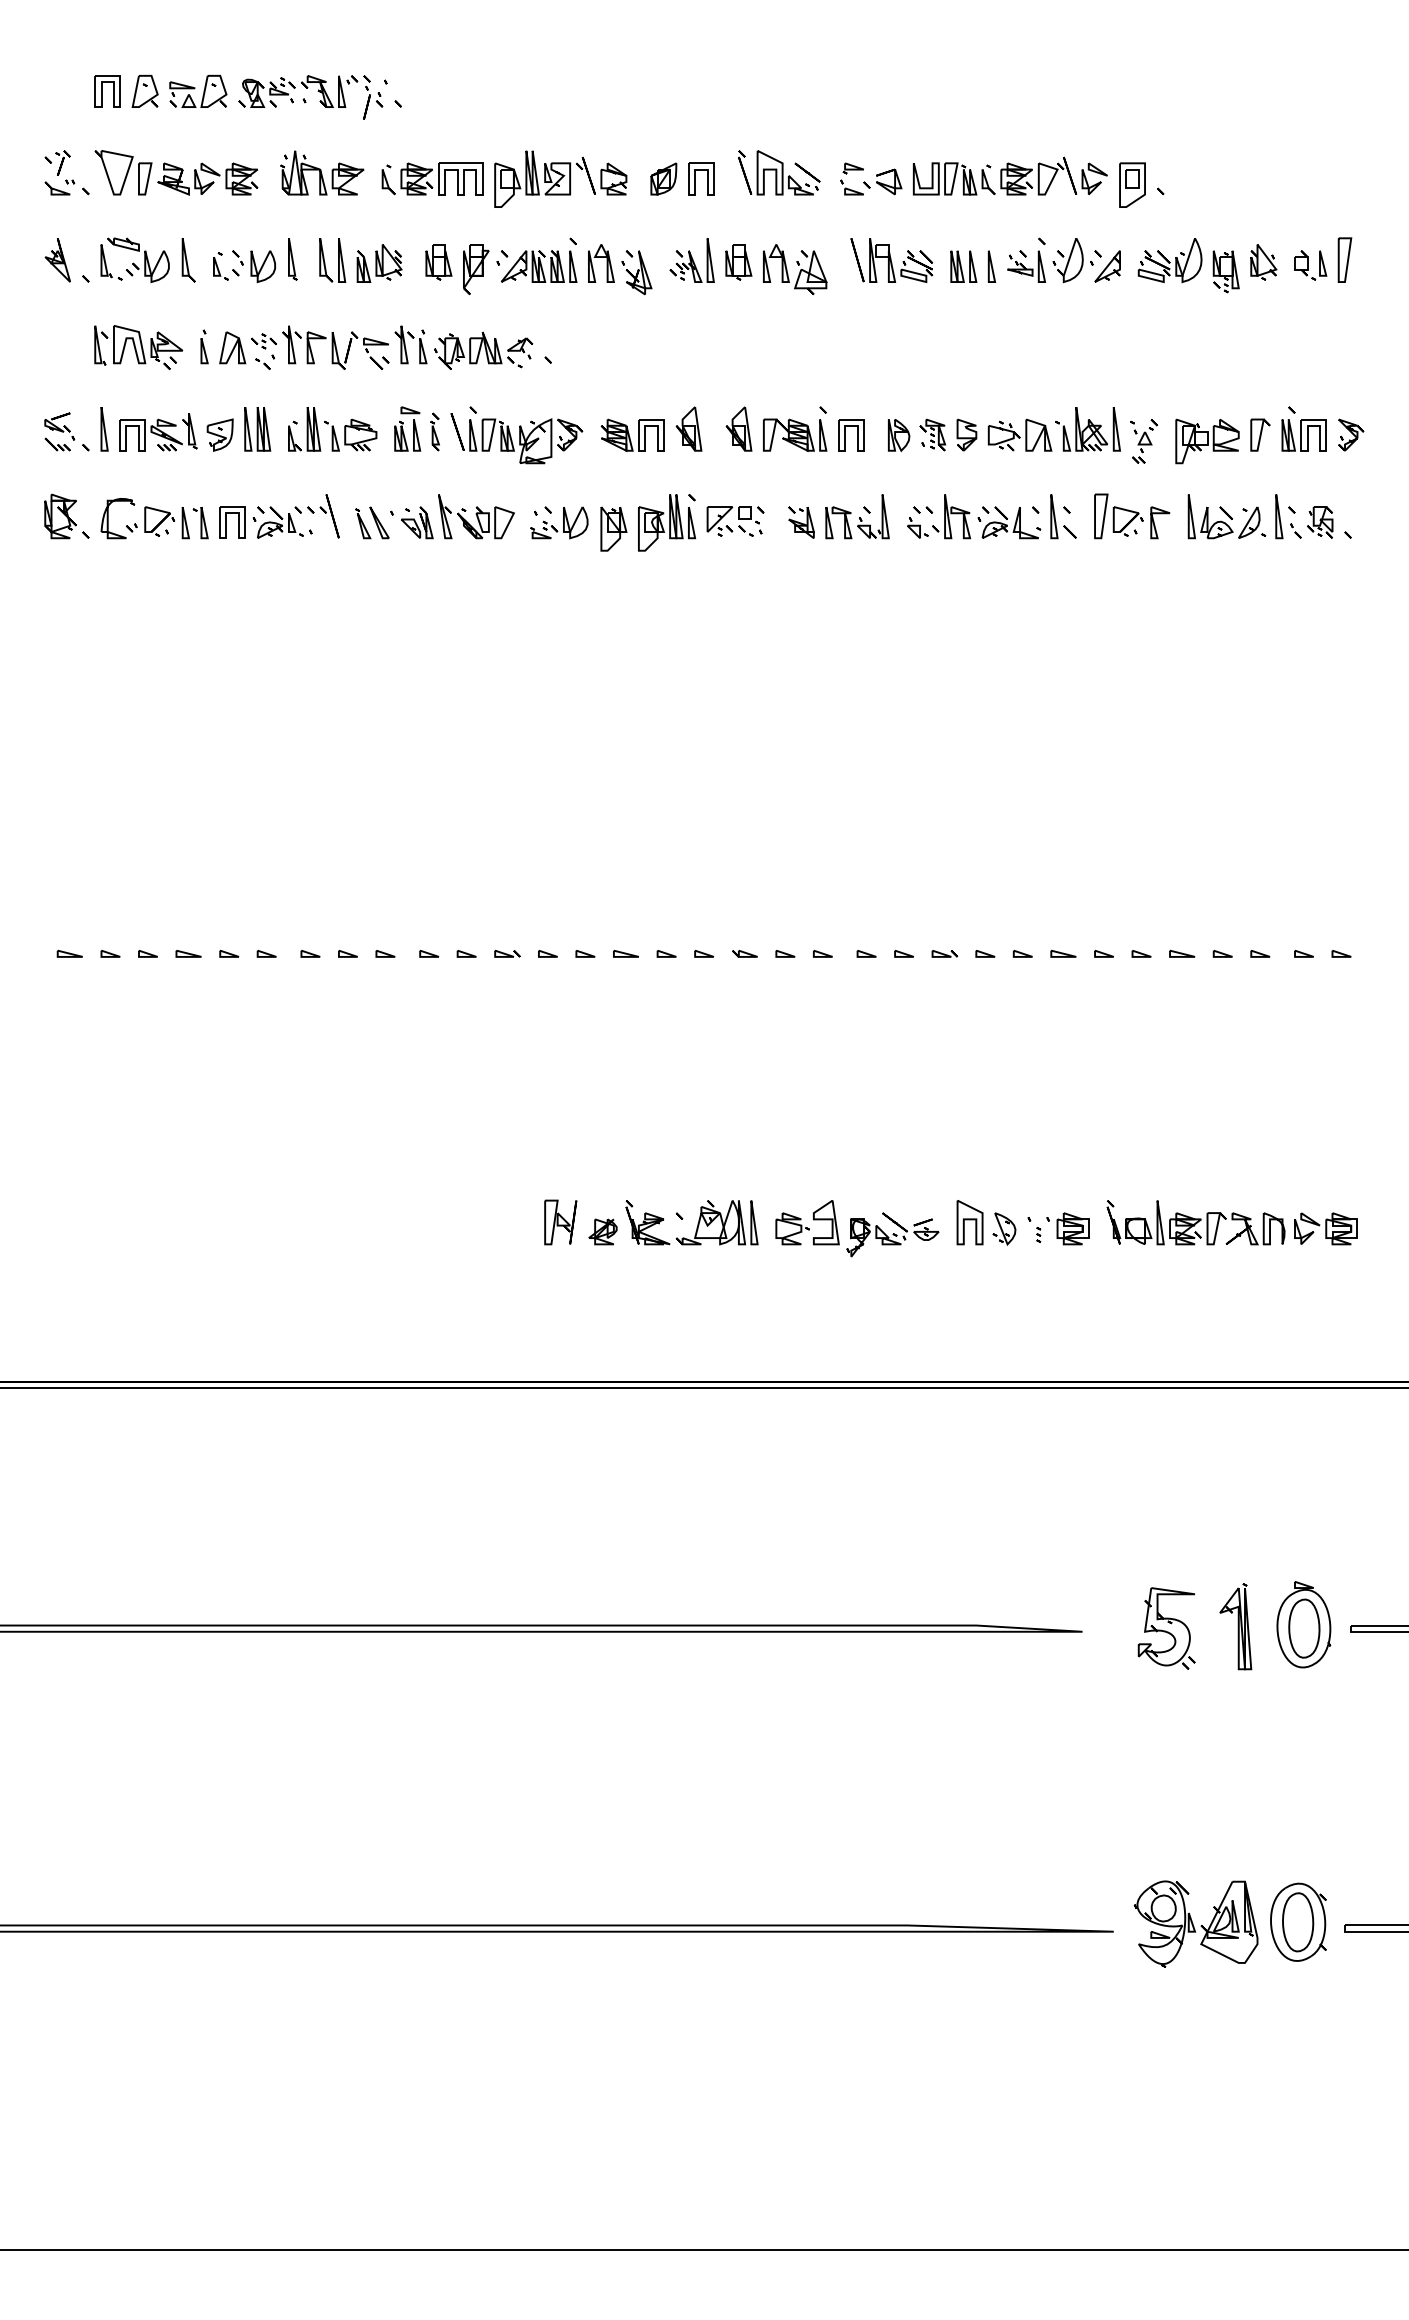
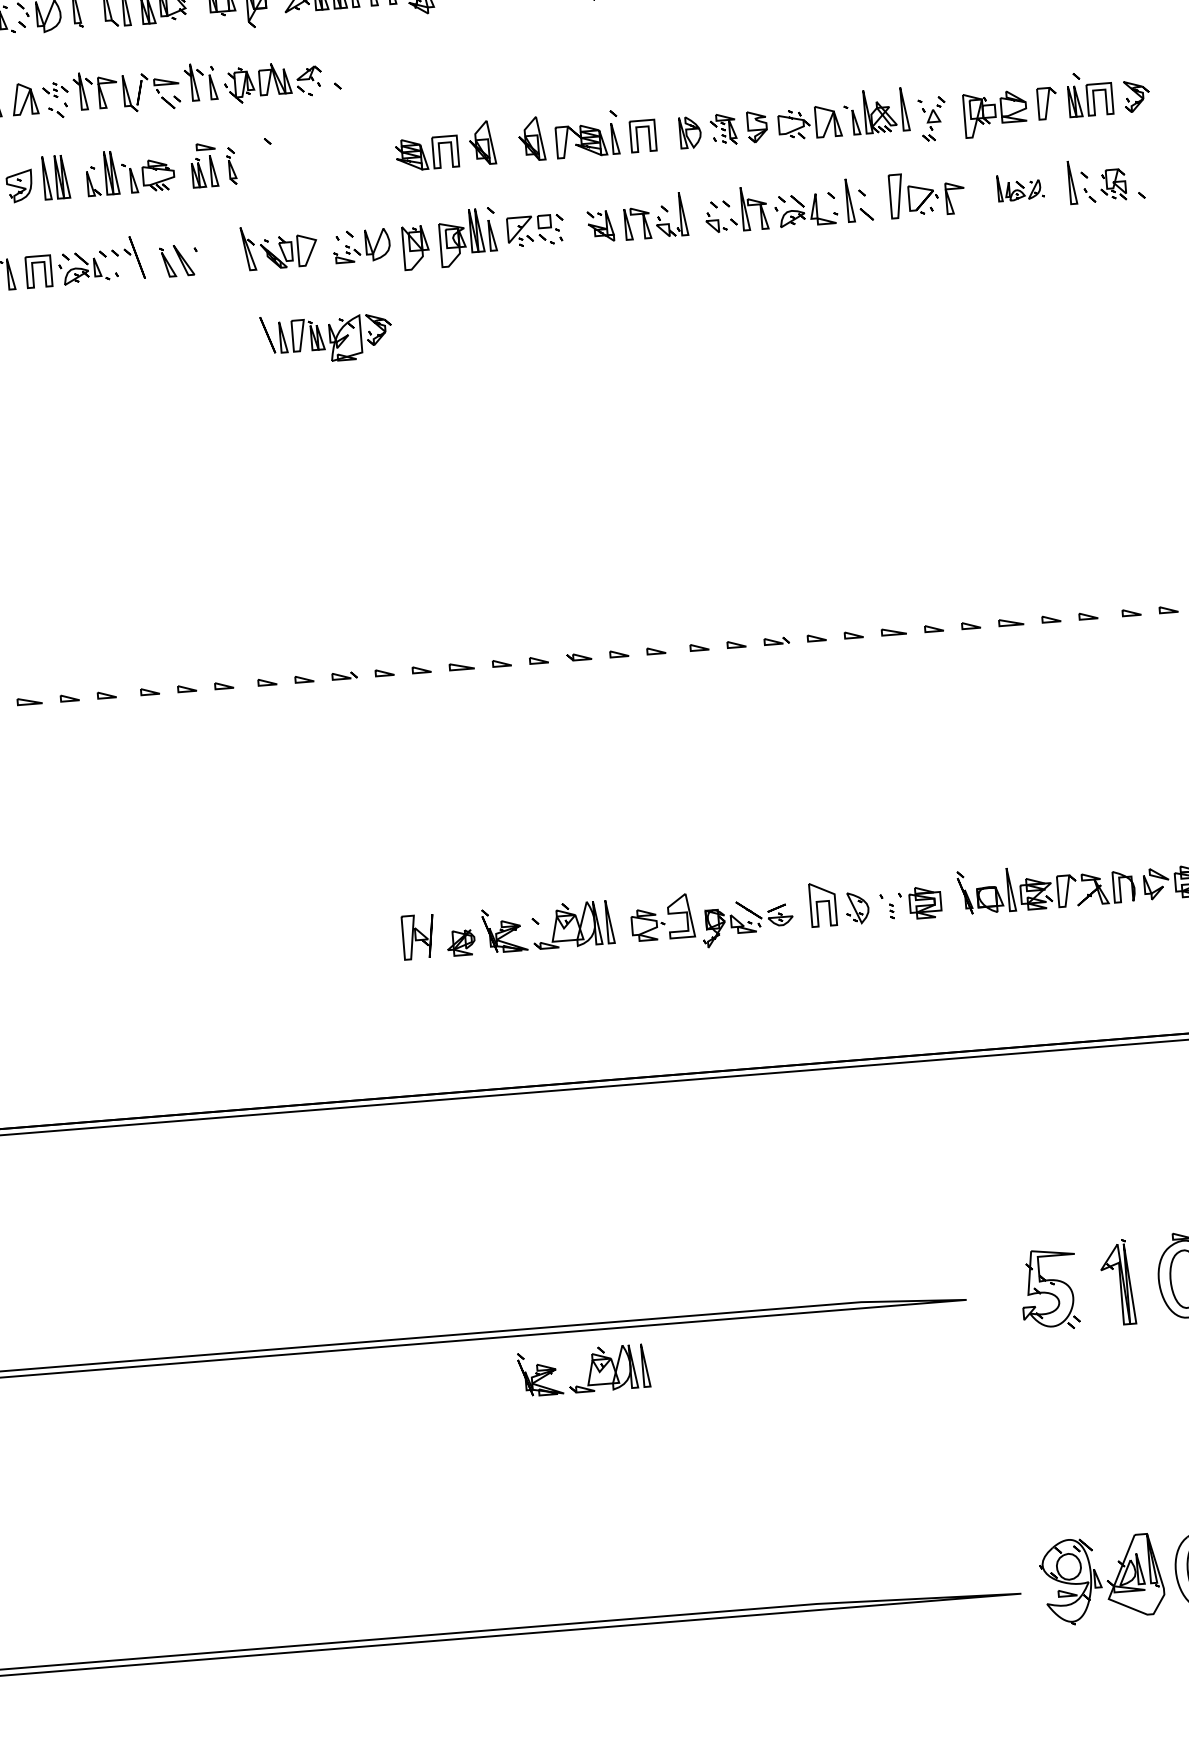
part: (516, 438) -> (326, 336), moved
part: (1226, 516) -> (1020, 186), size x0.6
part: (417, 522) -> (221, 256), removed
part: (697, 1672) -> (589, 1370), added

